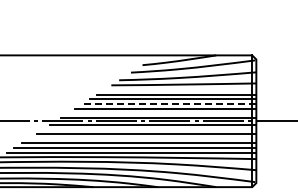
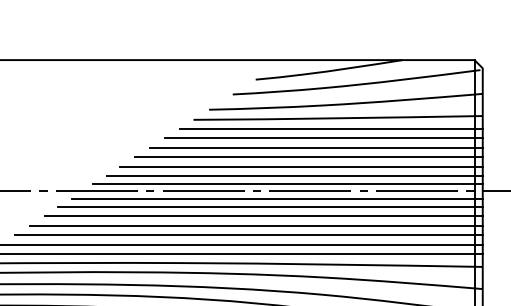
line: (180, 89) -> (331, 128), added
line: (168, 104) -> (307, 158), dashed -> solid
line: (161, 113) -> (293, 175), added
line: (149, 129) -> (269, 207), added
line: (142, 138) -> (255, 225), added

